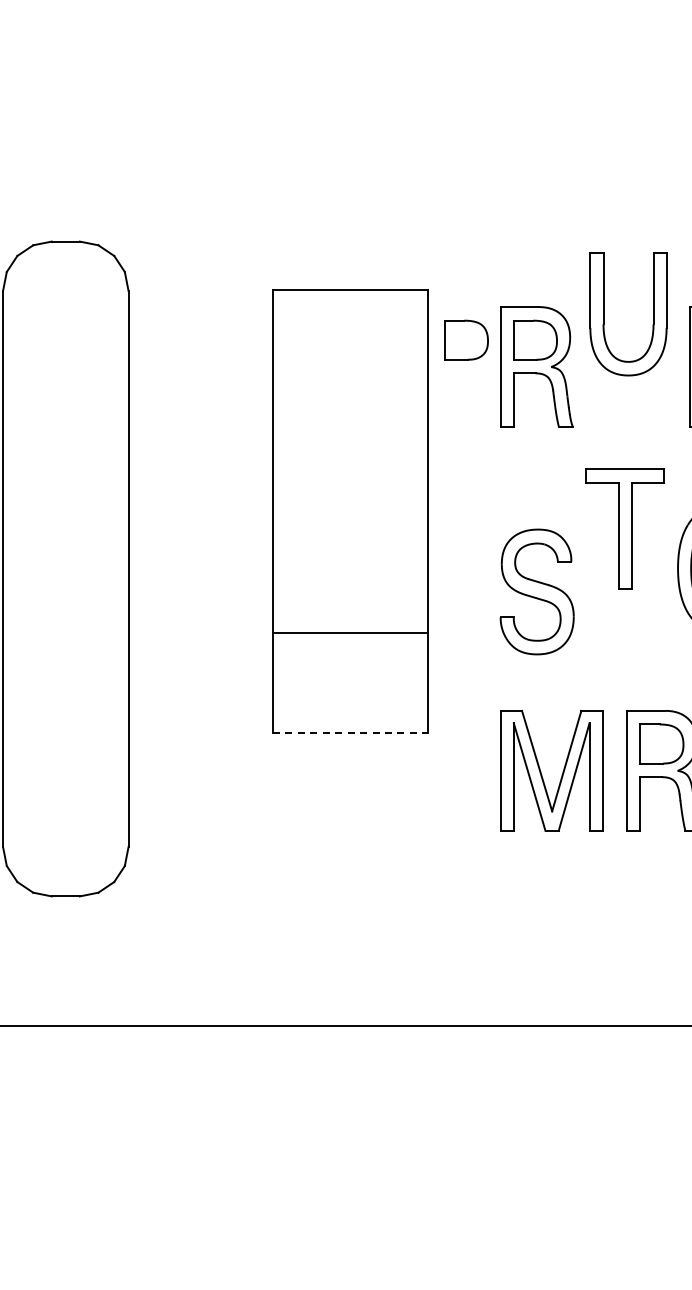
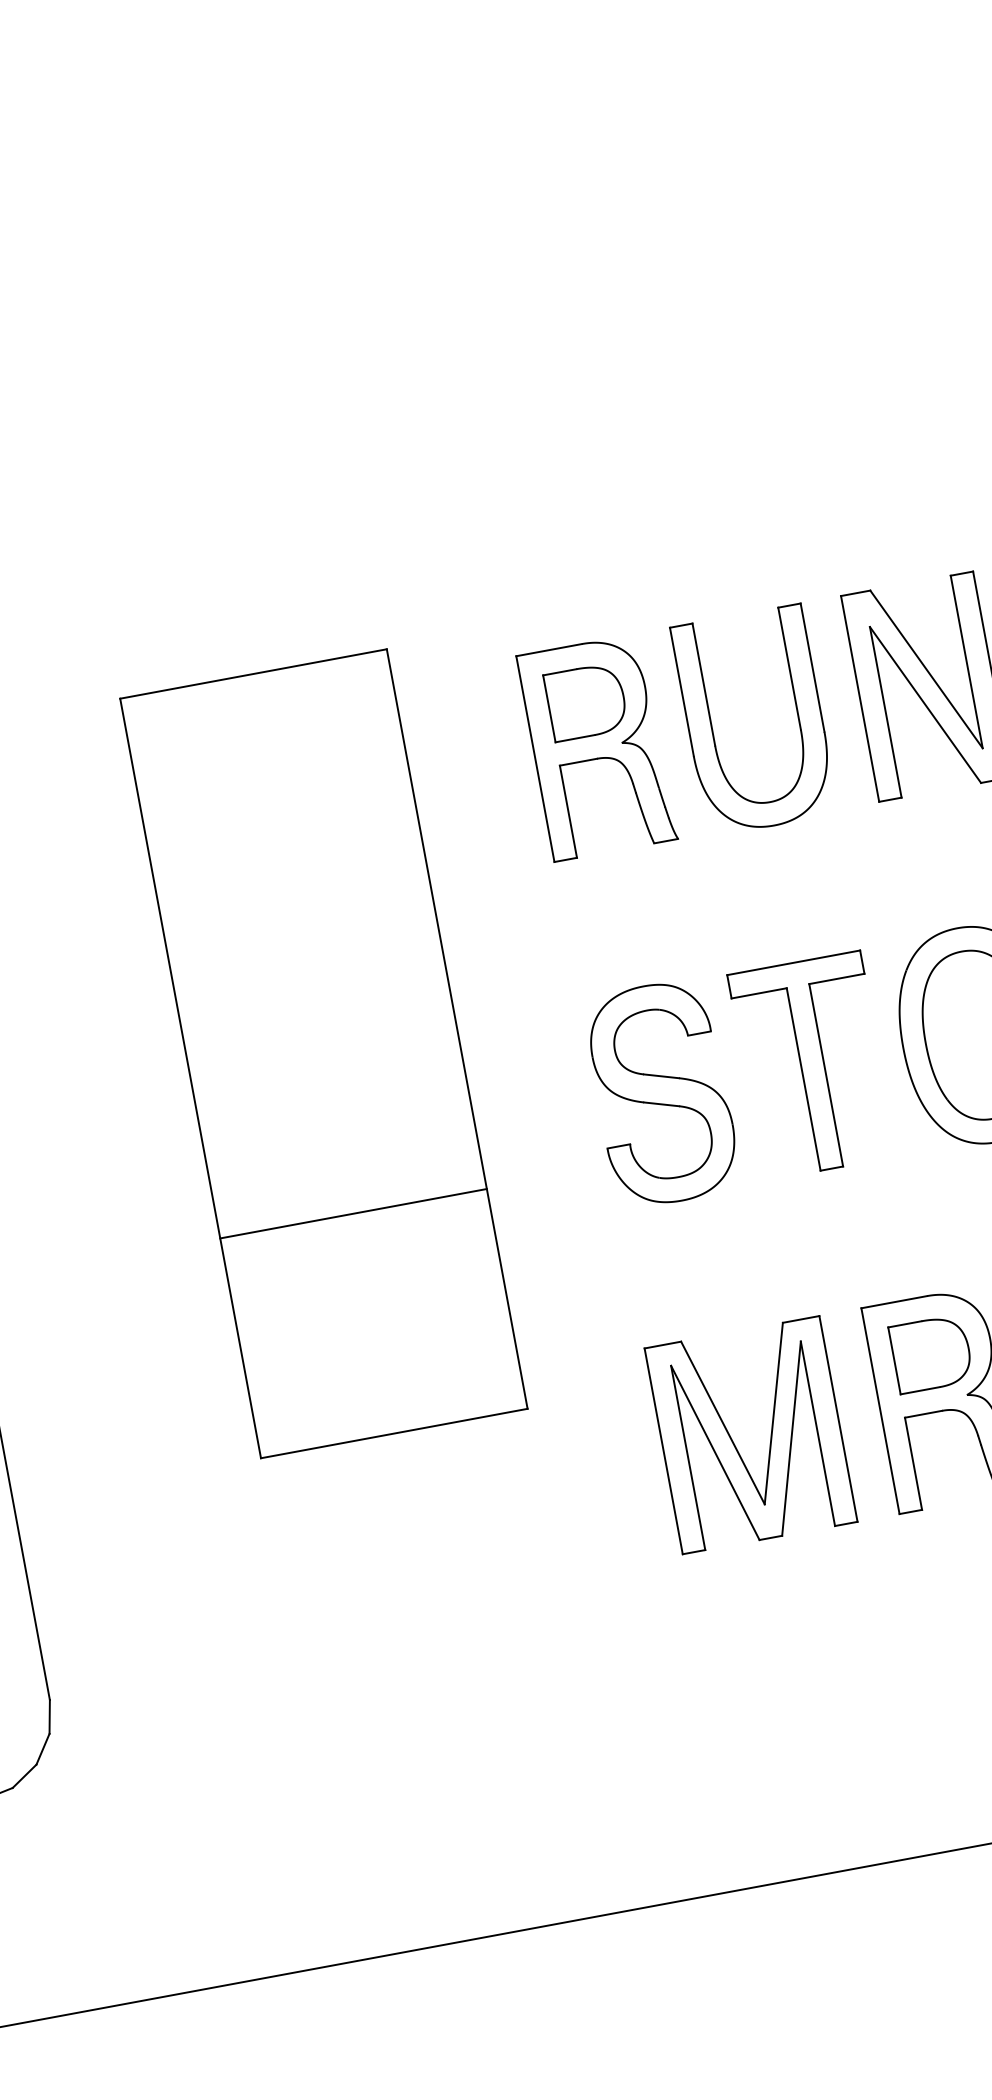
part: (604, 314) -> (713, 728), moved
part: (466, 339) -> (467, 722), removed
part: (624, 528) -> (811, 1065), moved
part: (536, 591) -> (660, 1093), moved
line: (350, 633) -> (353, 1213), moved
line: (350, 732) -> (393, 1433), dashed -> solid

